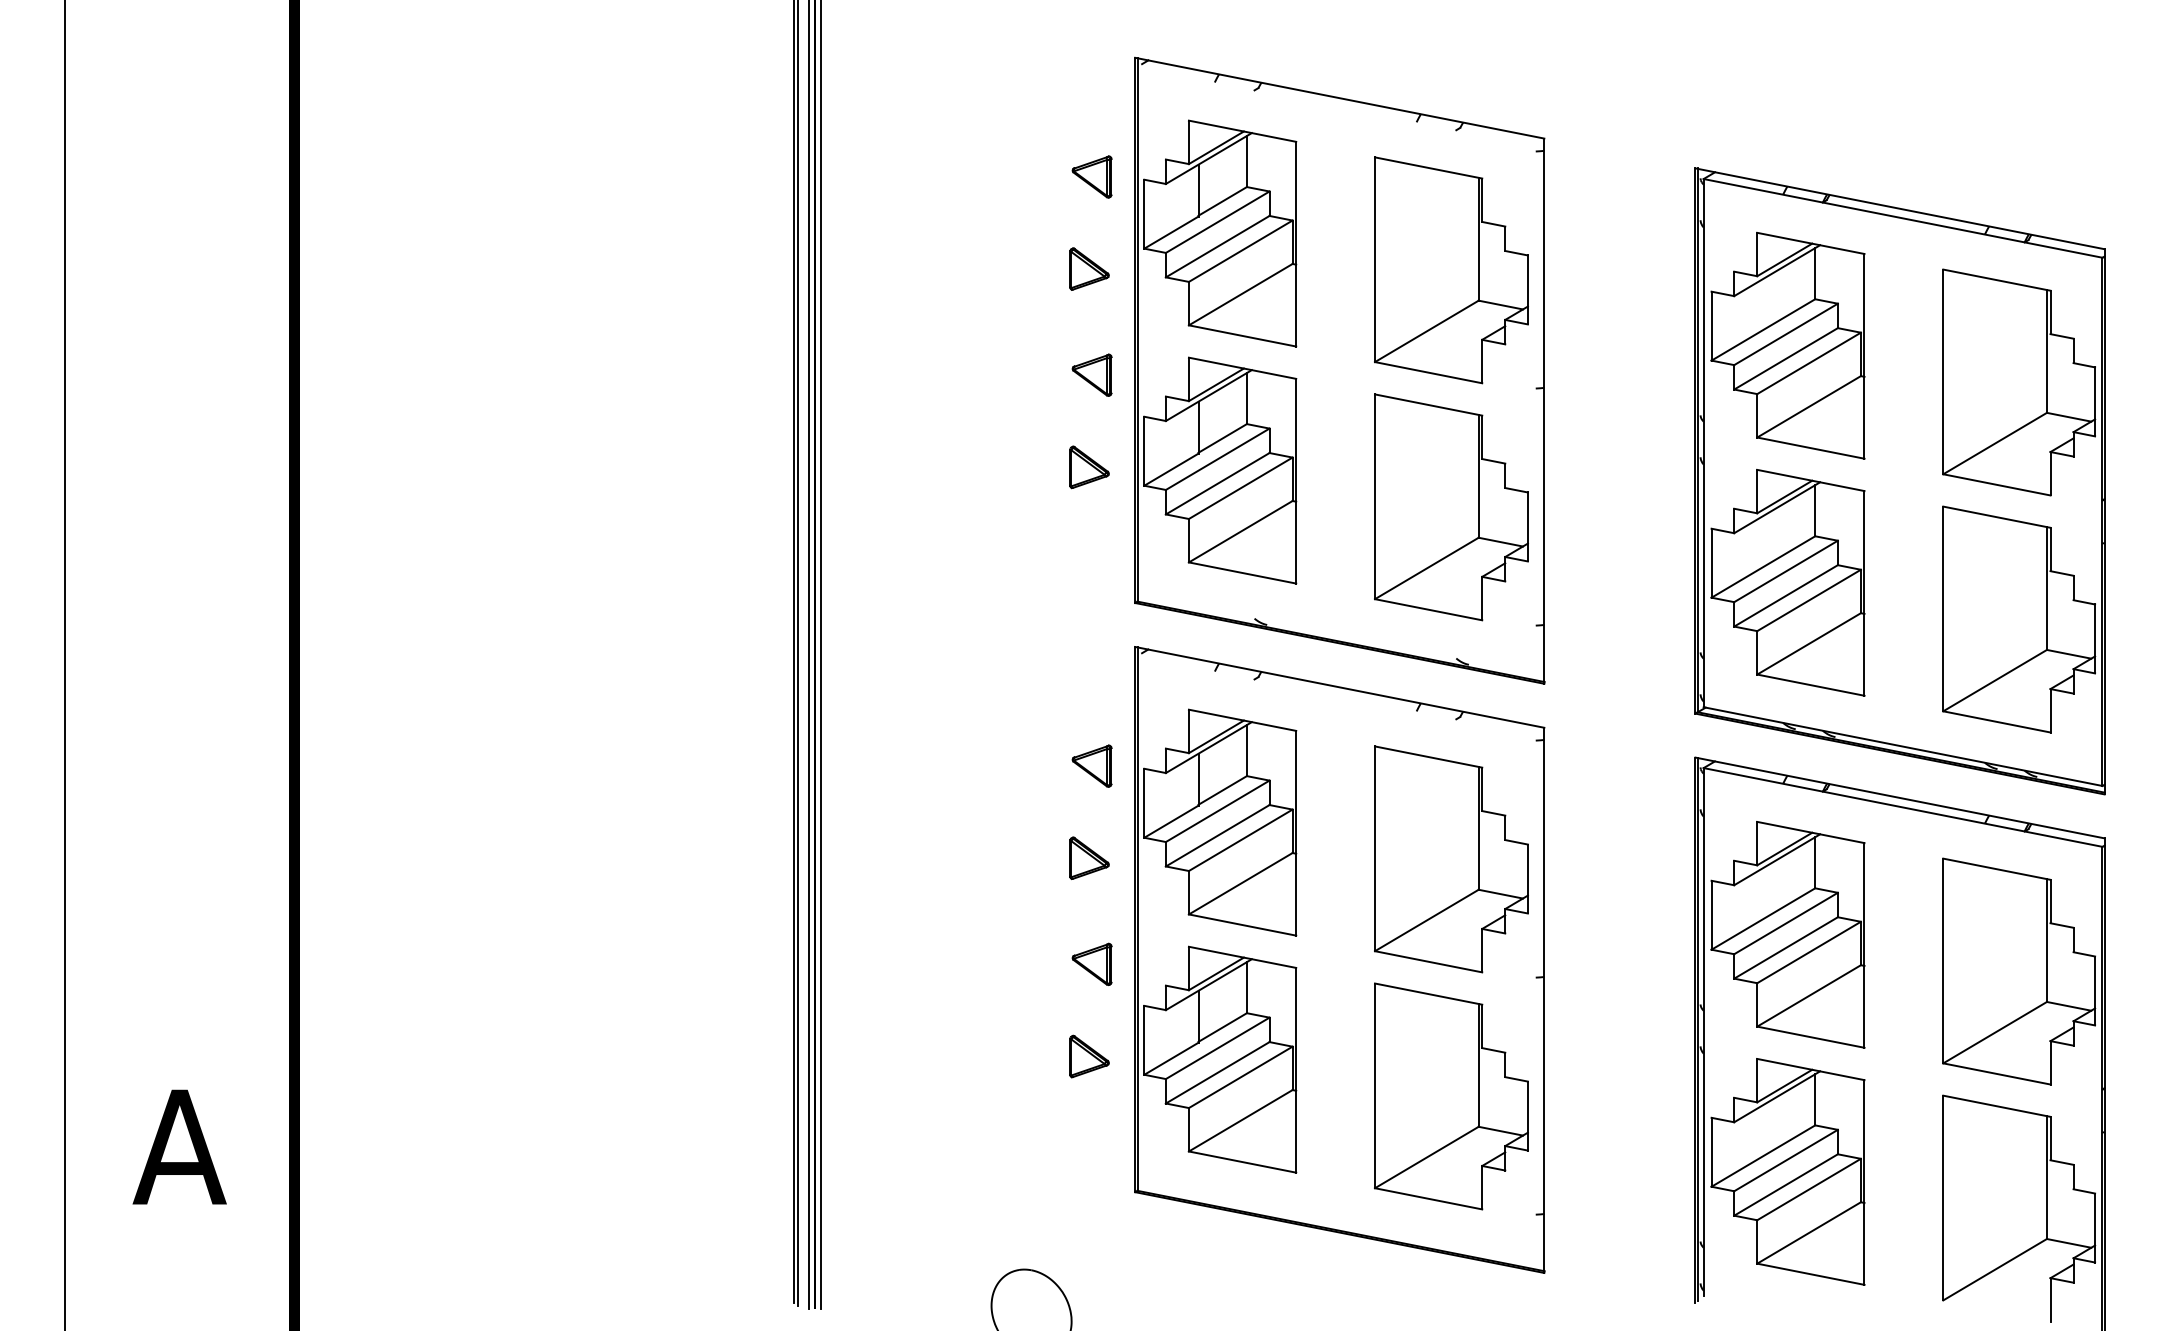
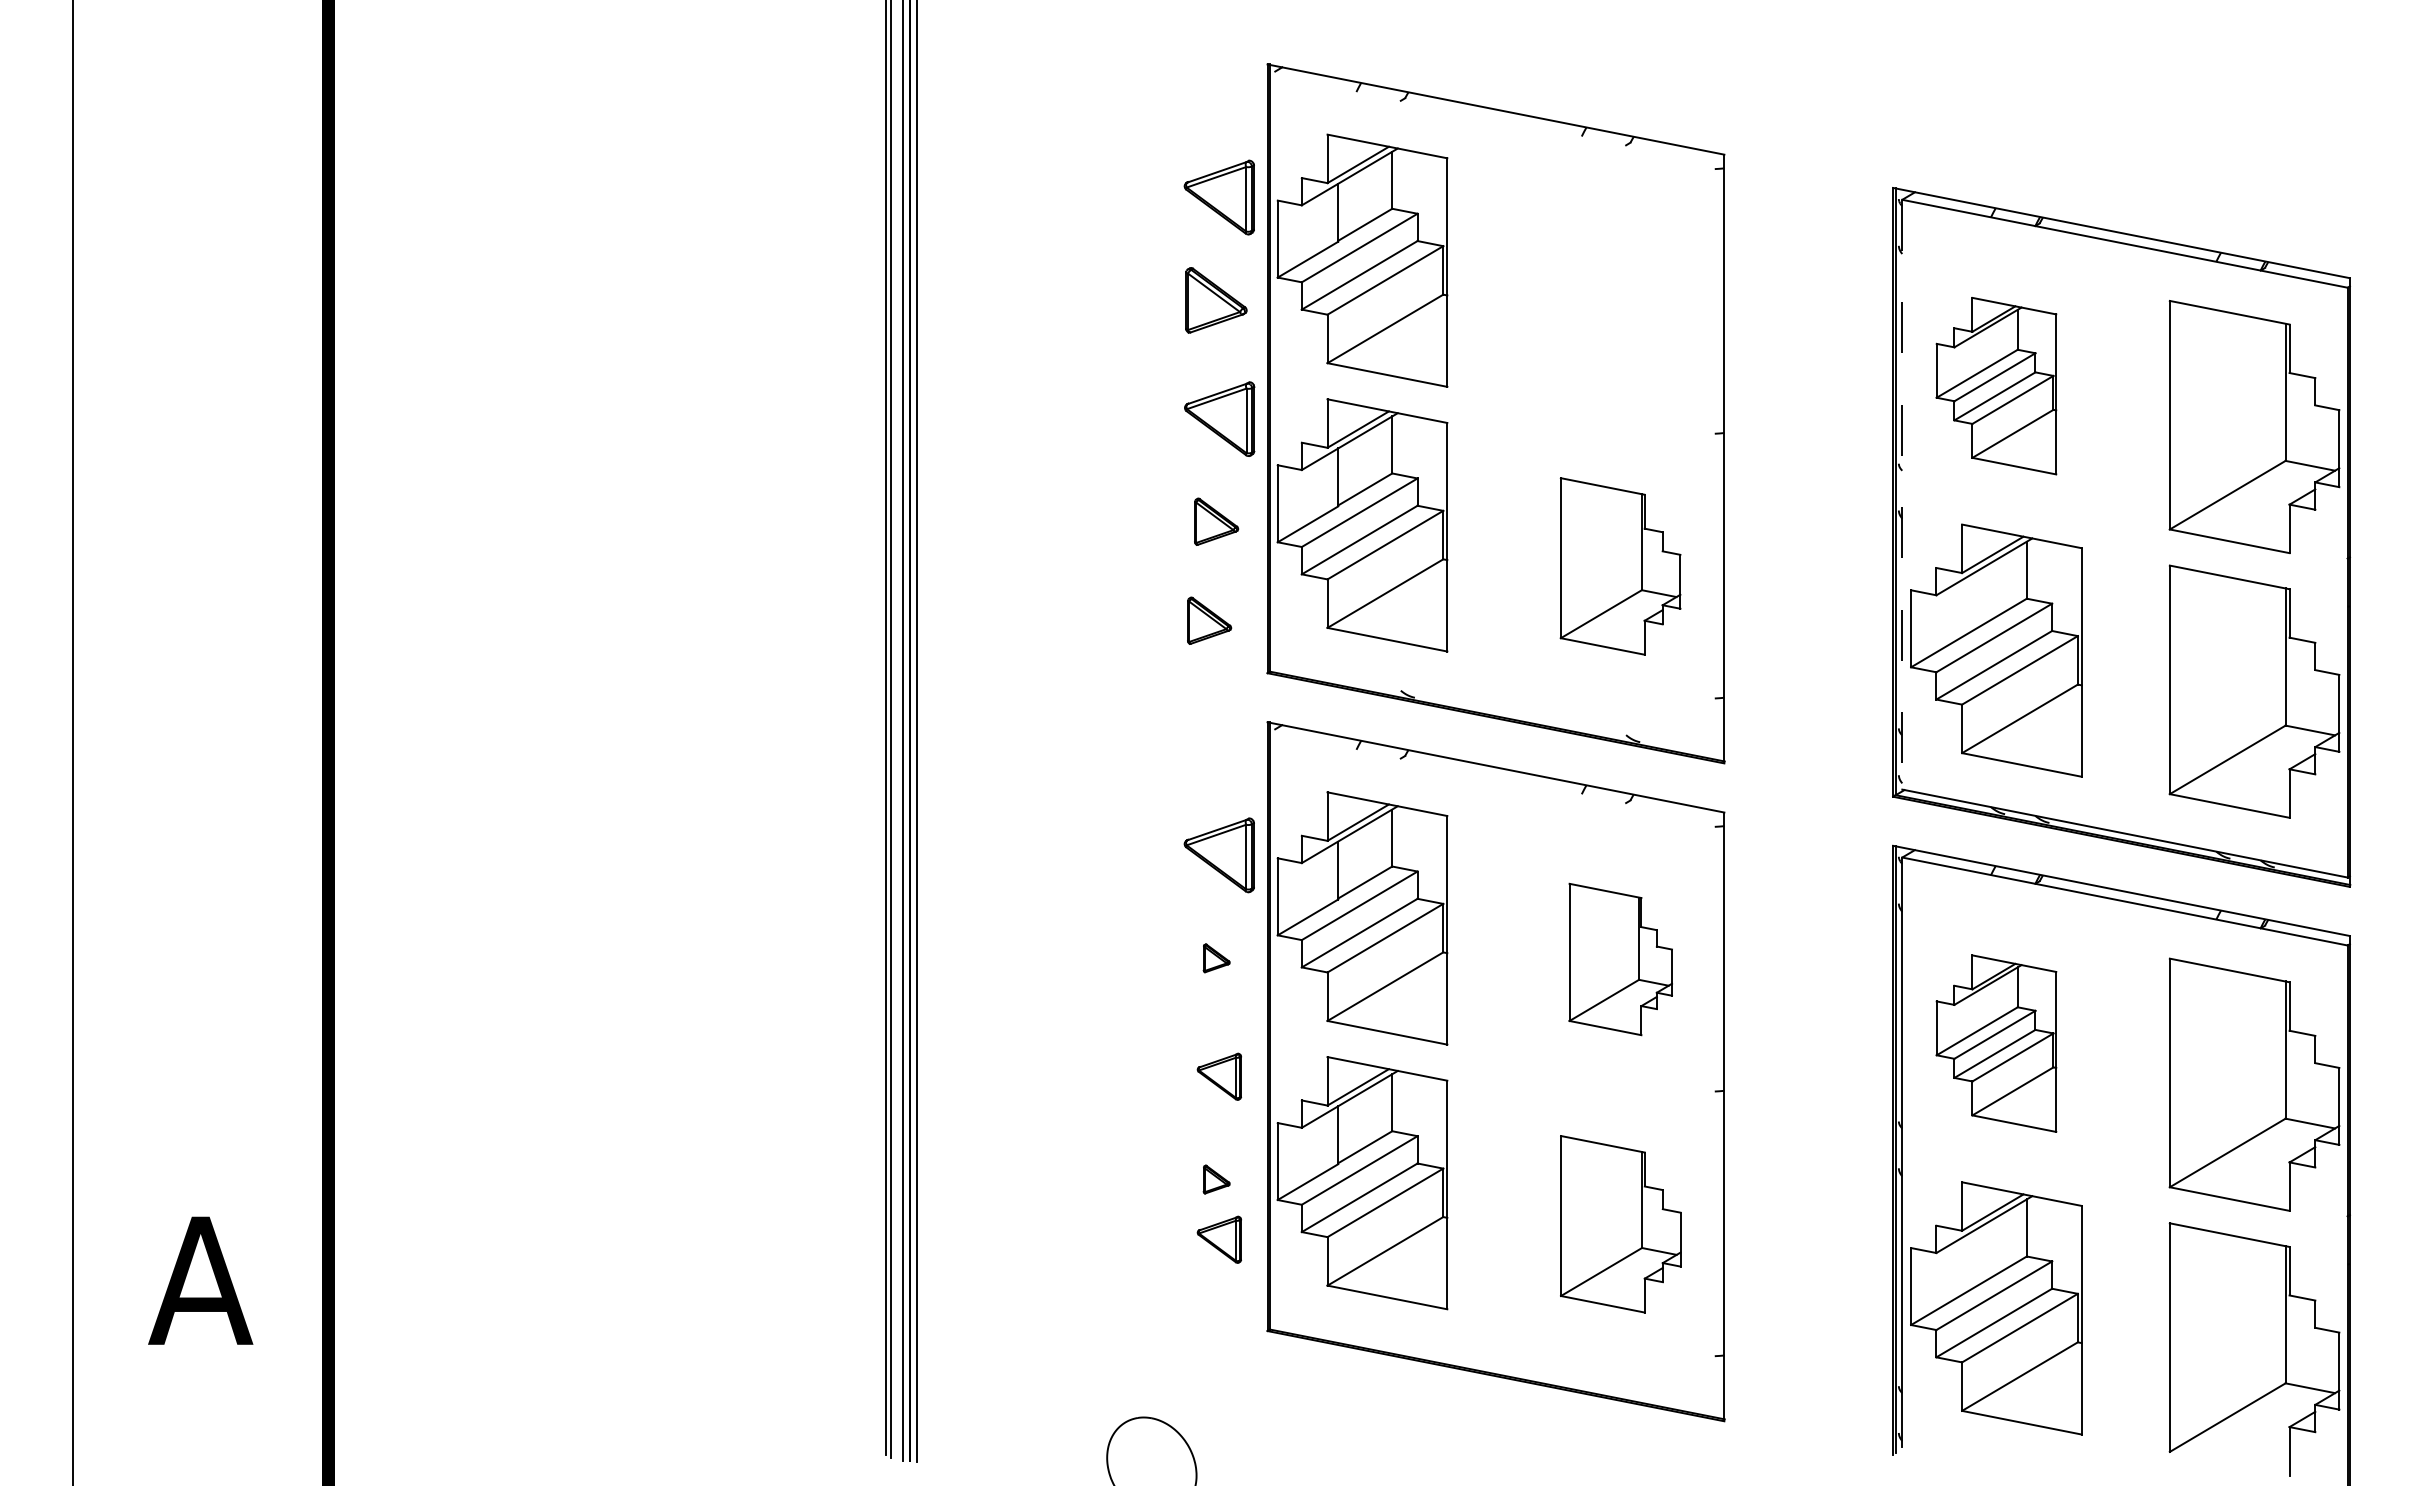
part: (1092, 176) -> (1219, 197), size x1.6
part: (1089, 269) -> (1216, 300), size x1.4
part: (1451, 270) -> (1620, 301), removed
part: (1788, 346) -> (1996, 386), size x0.7
part: (1091, 374) -> (1218, 418), size x1.6
line: (1703, 442) -> (1902, 494), solid -> dashed
part: (1451, 507) -> (1620, 566), size x0.7
part: (1083, 555) -> (1209, 620), added
part: (1092, 766) -> (1219, 855), size x1.6
part: (1089, 858) -> (1216, 958), size x0.6
part: (1451, 859) -> (1620, 959), size x0.6
part: (1788, 934) -> (1996, 1043), size x0.7
part: (1089, 1056) -> (1216, 1179), size x0.6
part: (1451, 1096) -> (1620, 1224), size x0.7
part: (1091, 1110) -> (1218, 1239), added

